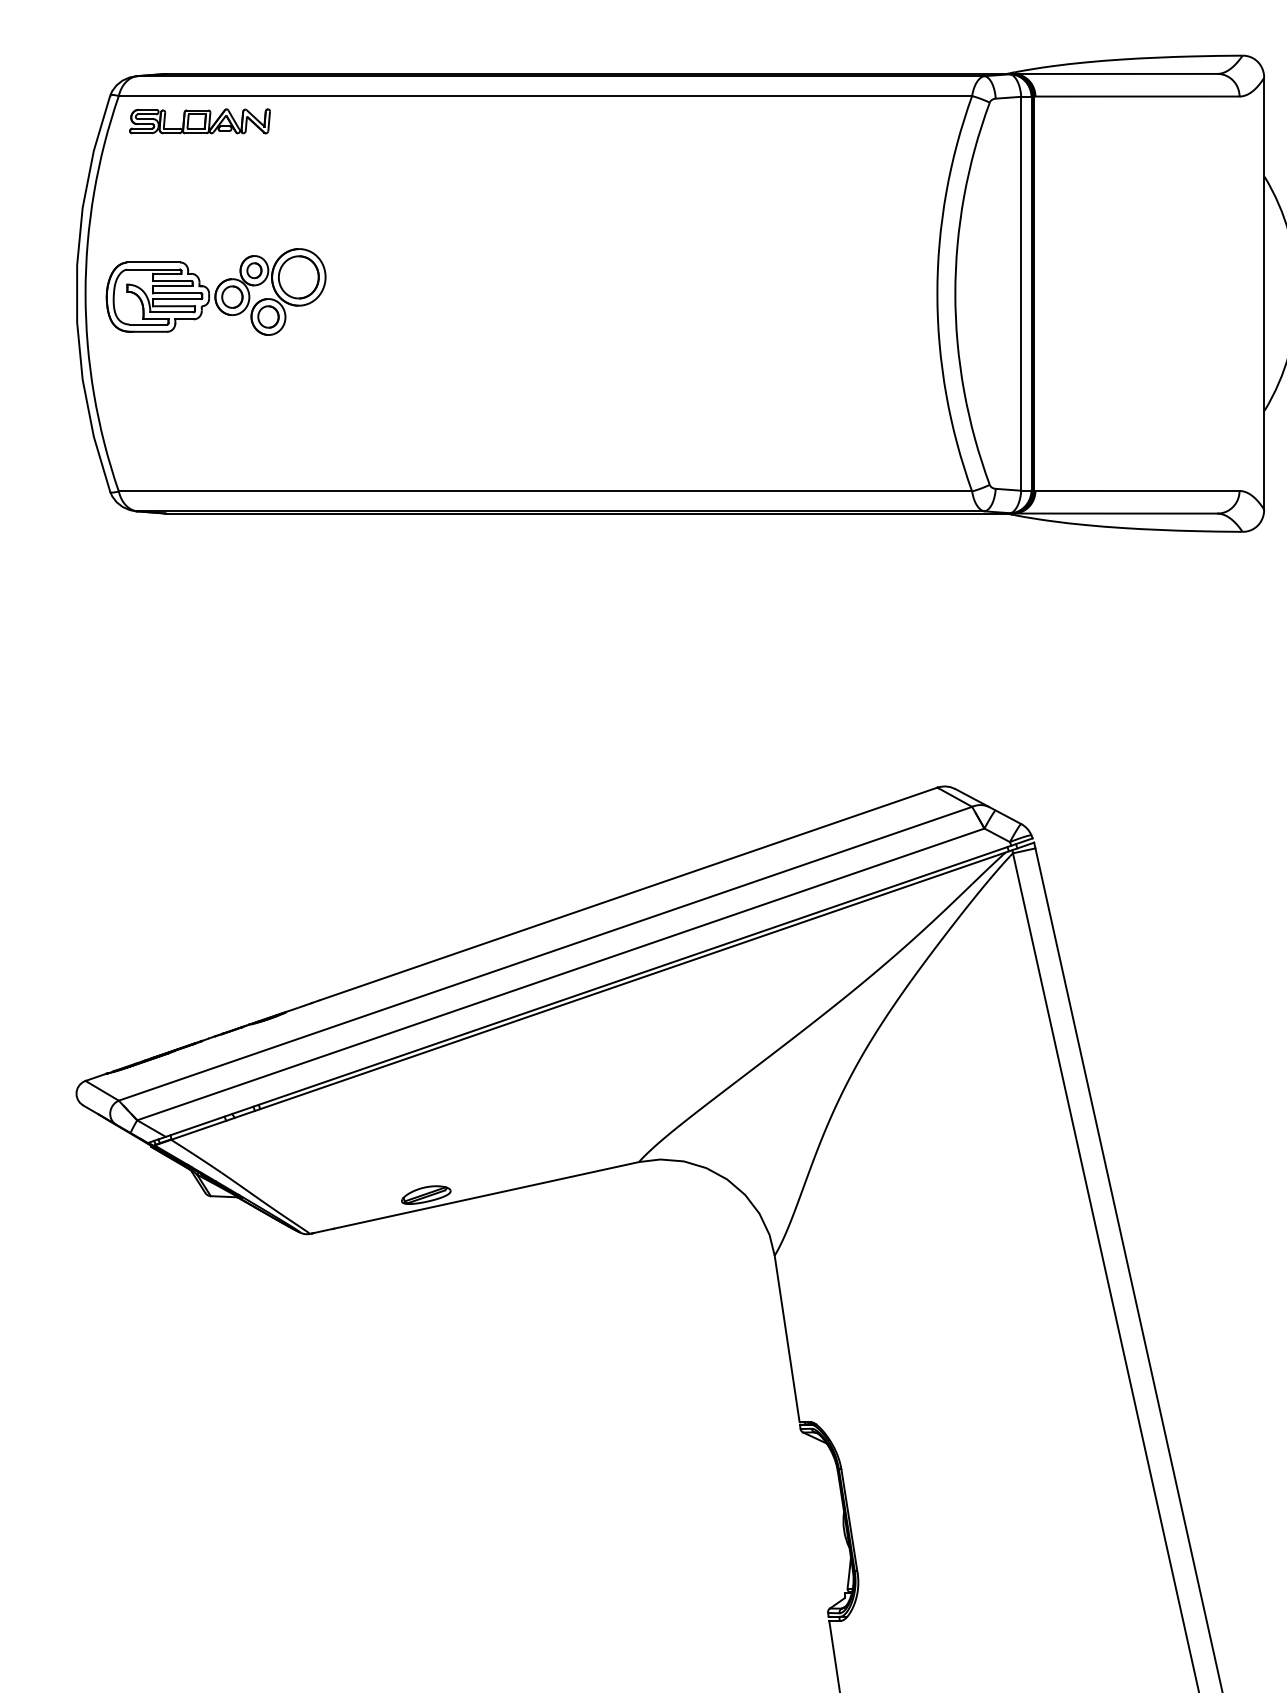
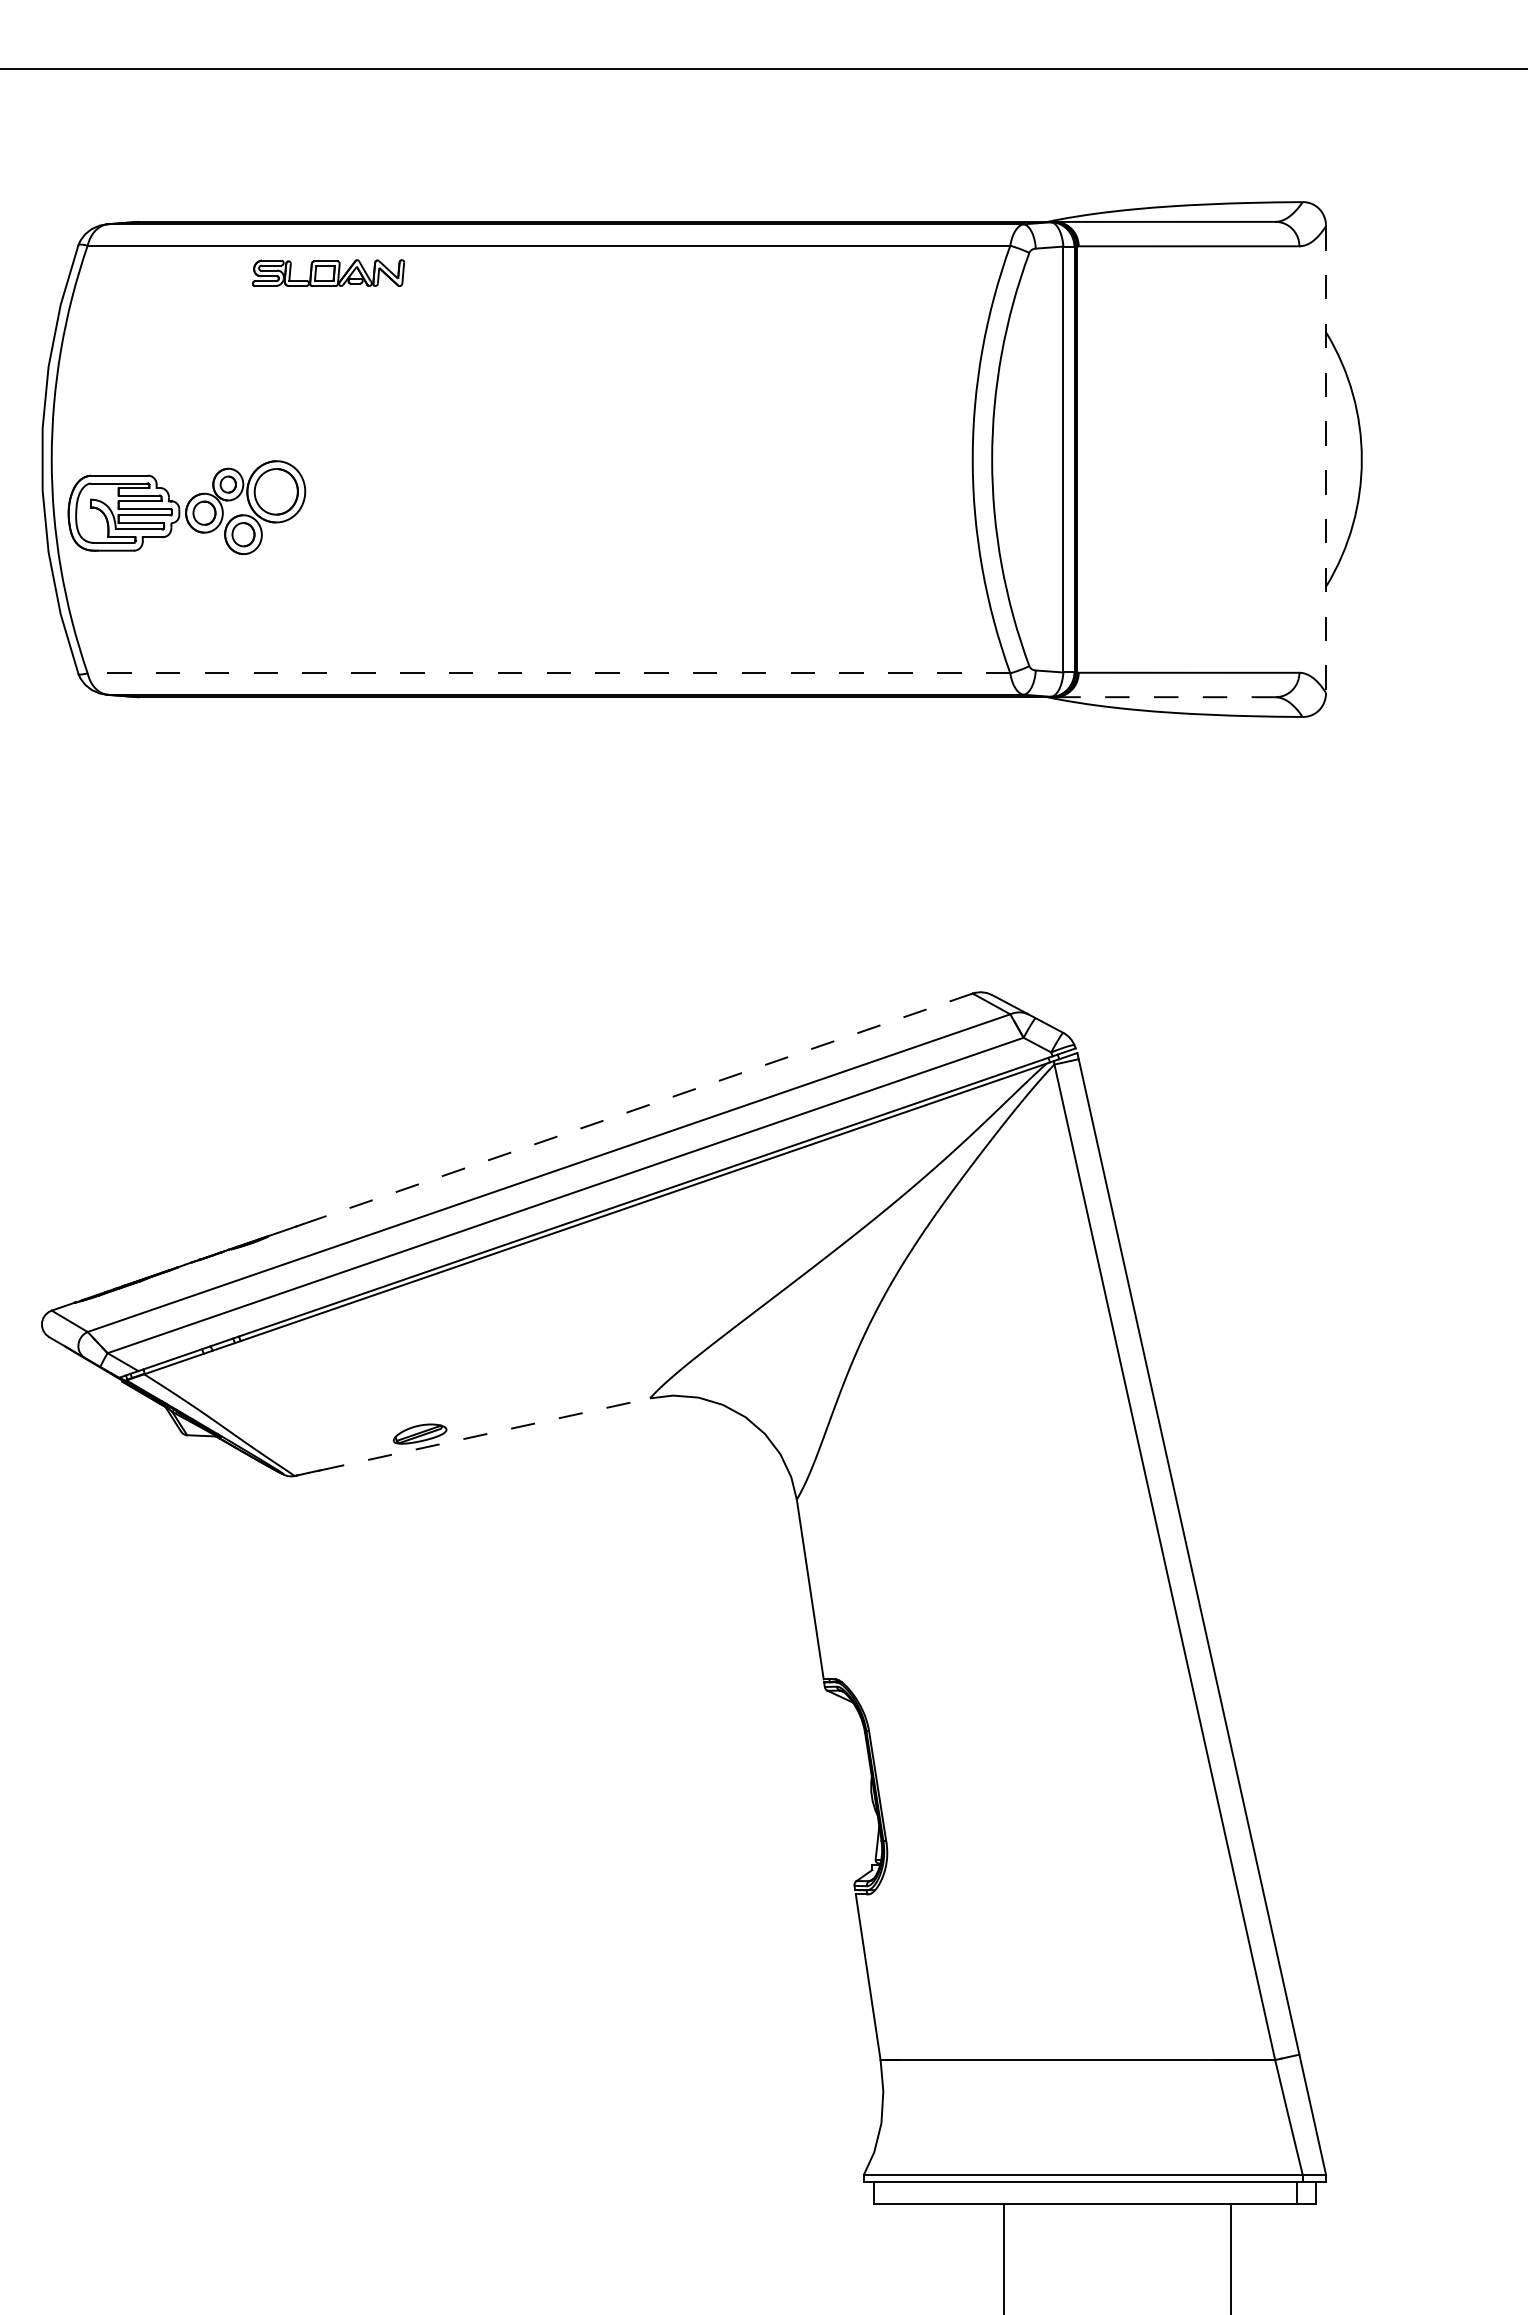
part: (200, 120) -> (328, 272), moved
part: (215, 291) -> (186, 507), moved
line: (1264, 294) -> (1326, 460), solid -> dashed
line: (545, 491) -> (548, 673), solid -> dashed
line: (1115, 513) -> (1165, 697), solid -> dashed
line: (629, 893) -> (639, 1108), solid -> dashed
line: (486, 1195) -> (485, 1434), solid -> dashed

